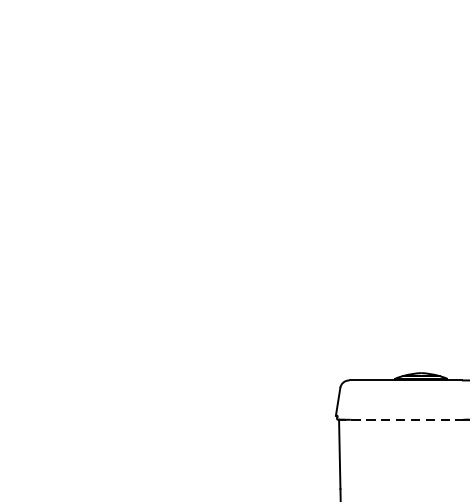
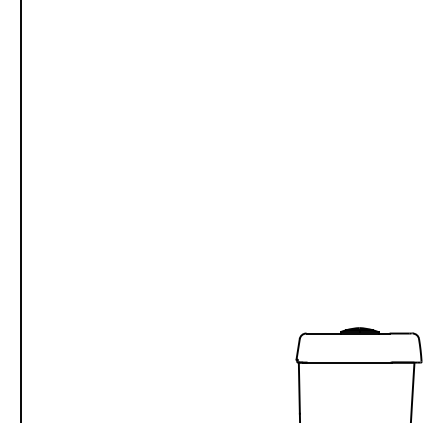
line: (403, 419) -> (346, 362), dashed -> solid

